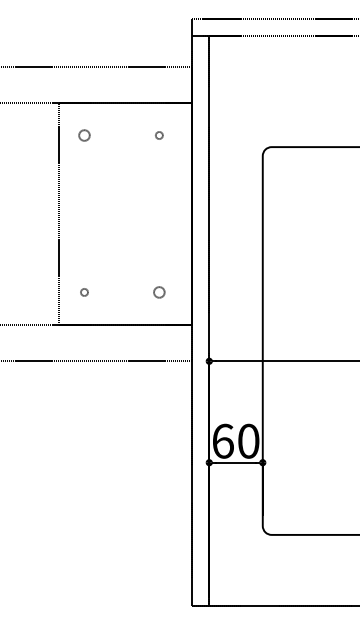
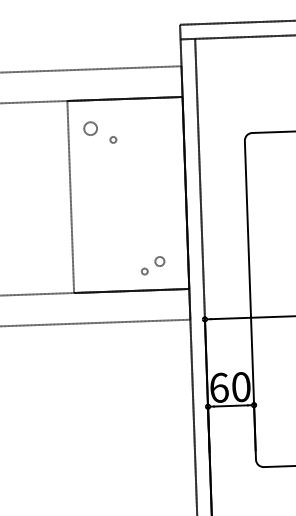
circle: (84, 135) -> (90, 128), size x1.4
circle: (159, 135) -> (113, 139), moved
circle: (84, 292) -> (144, 271), moved

